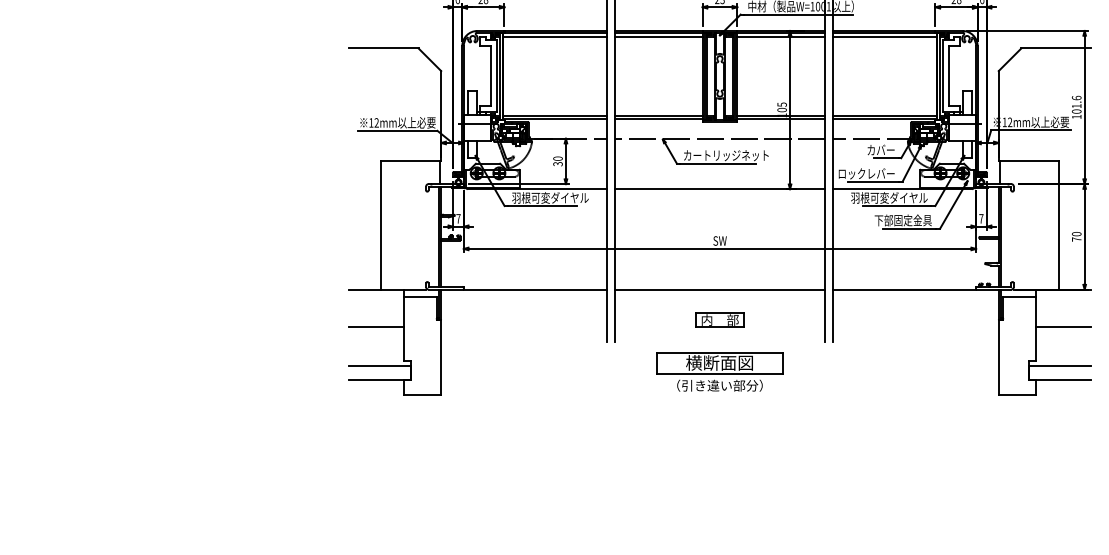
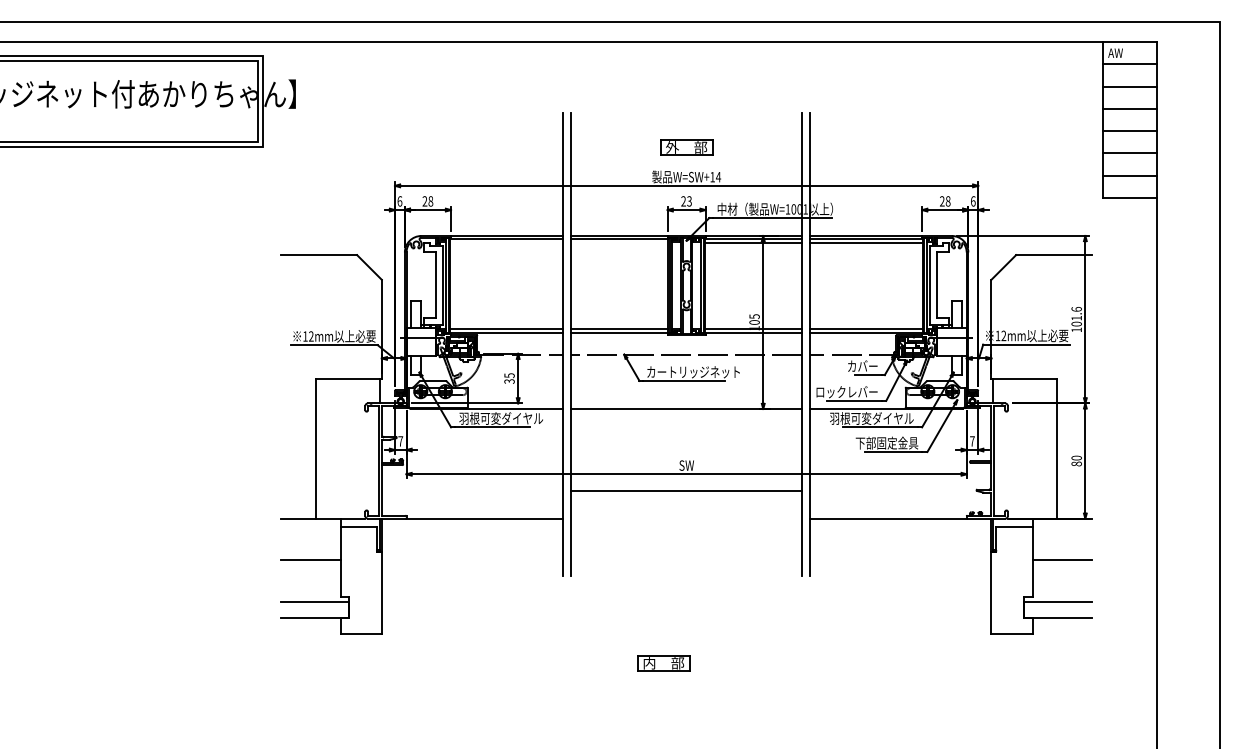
line: (555, 36) -> (506, 242), removed
line: (658, 36) -> (619, 242), removed
text: (557, 158) -> (509, 375), 30 -> 35
text: (1076, 239) -> (1076, 463), 70 -> 80
line: (719, 289) -> (686, 490), moved
part: (719, 320) -> (663, 663), moved
part: (719, 371) -> (686, 608), removed

